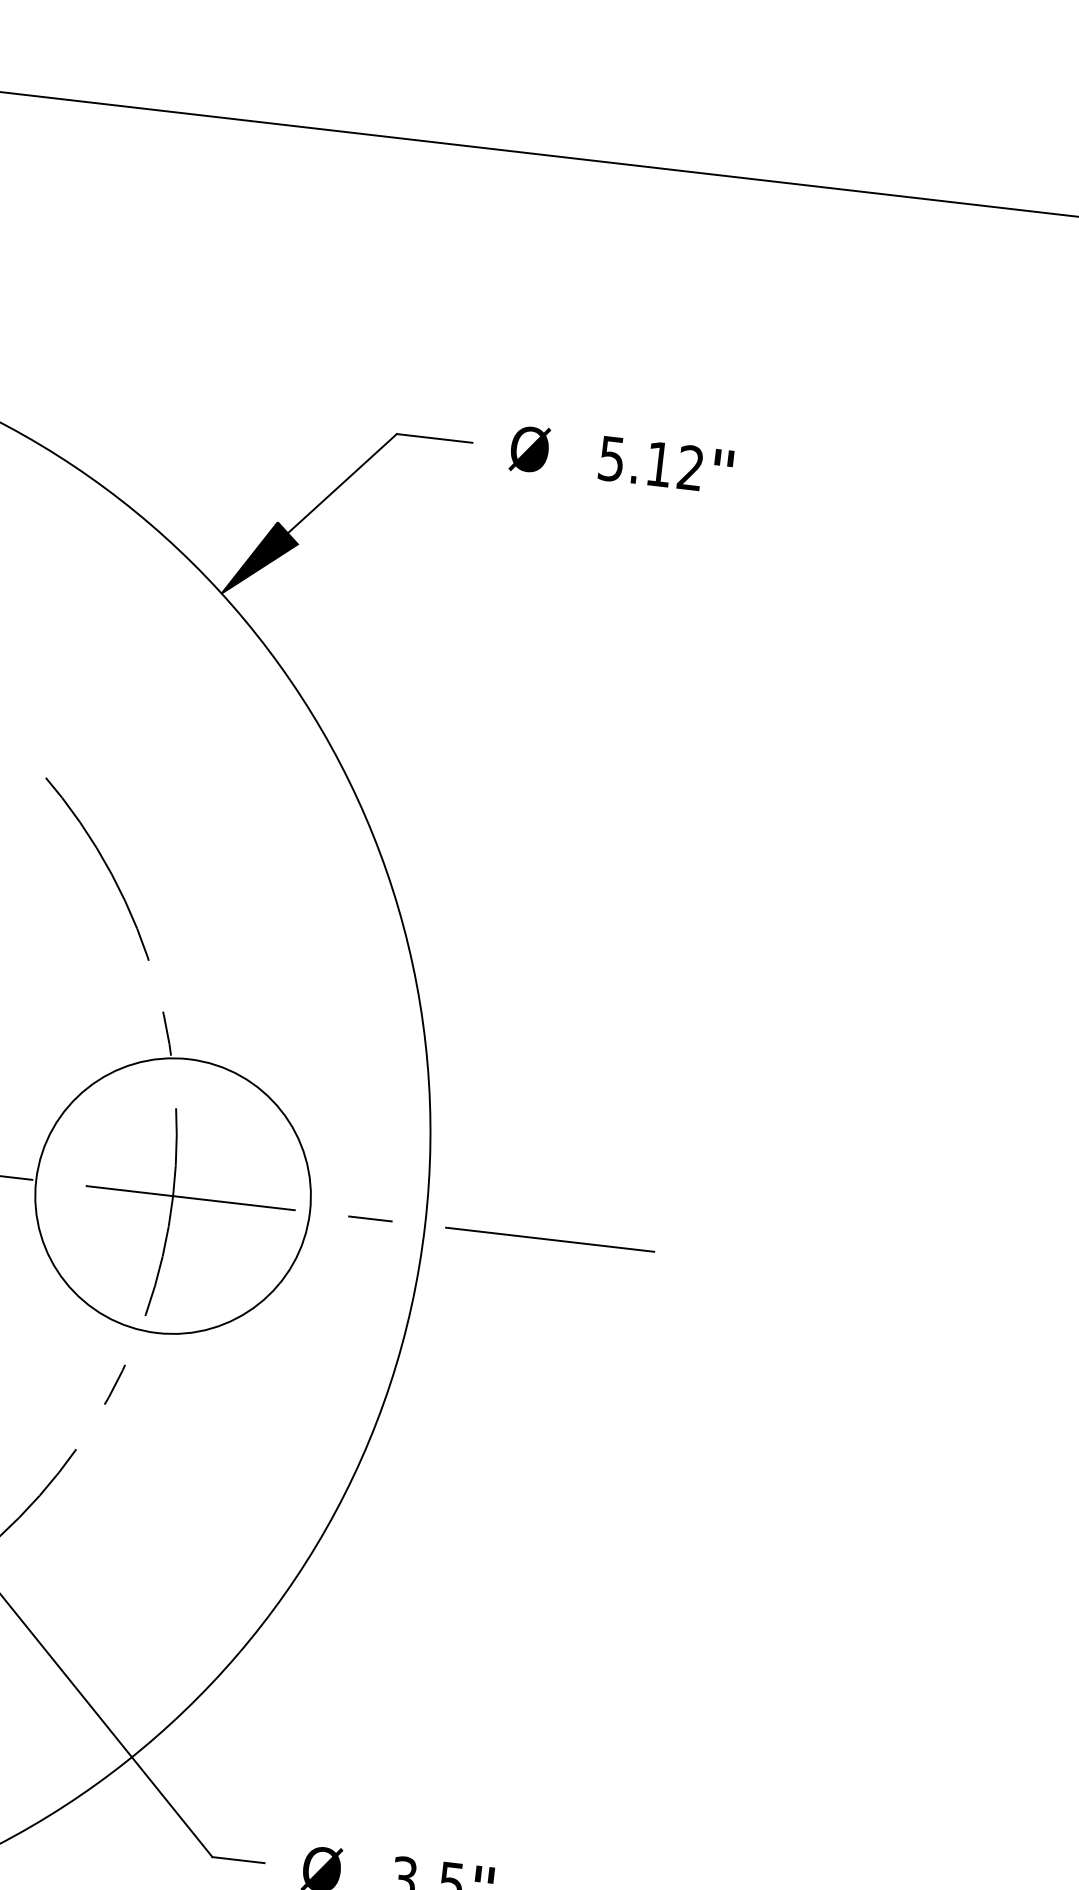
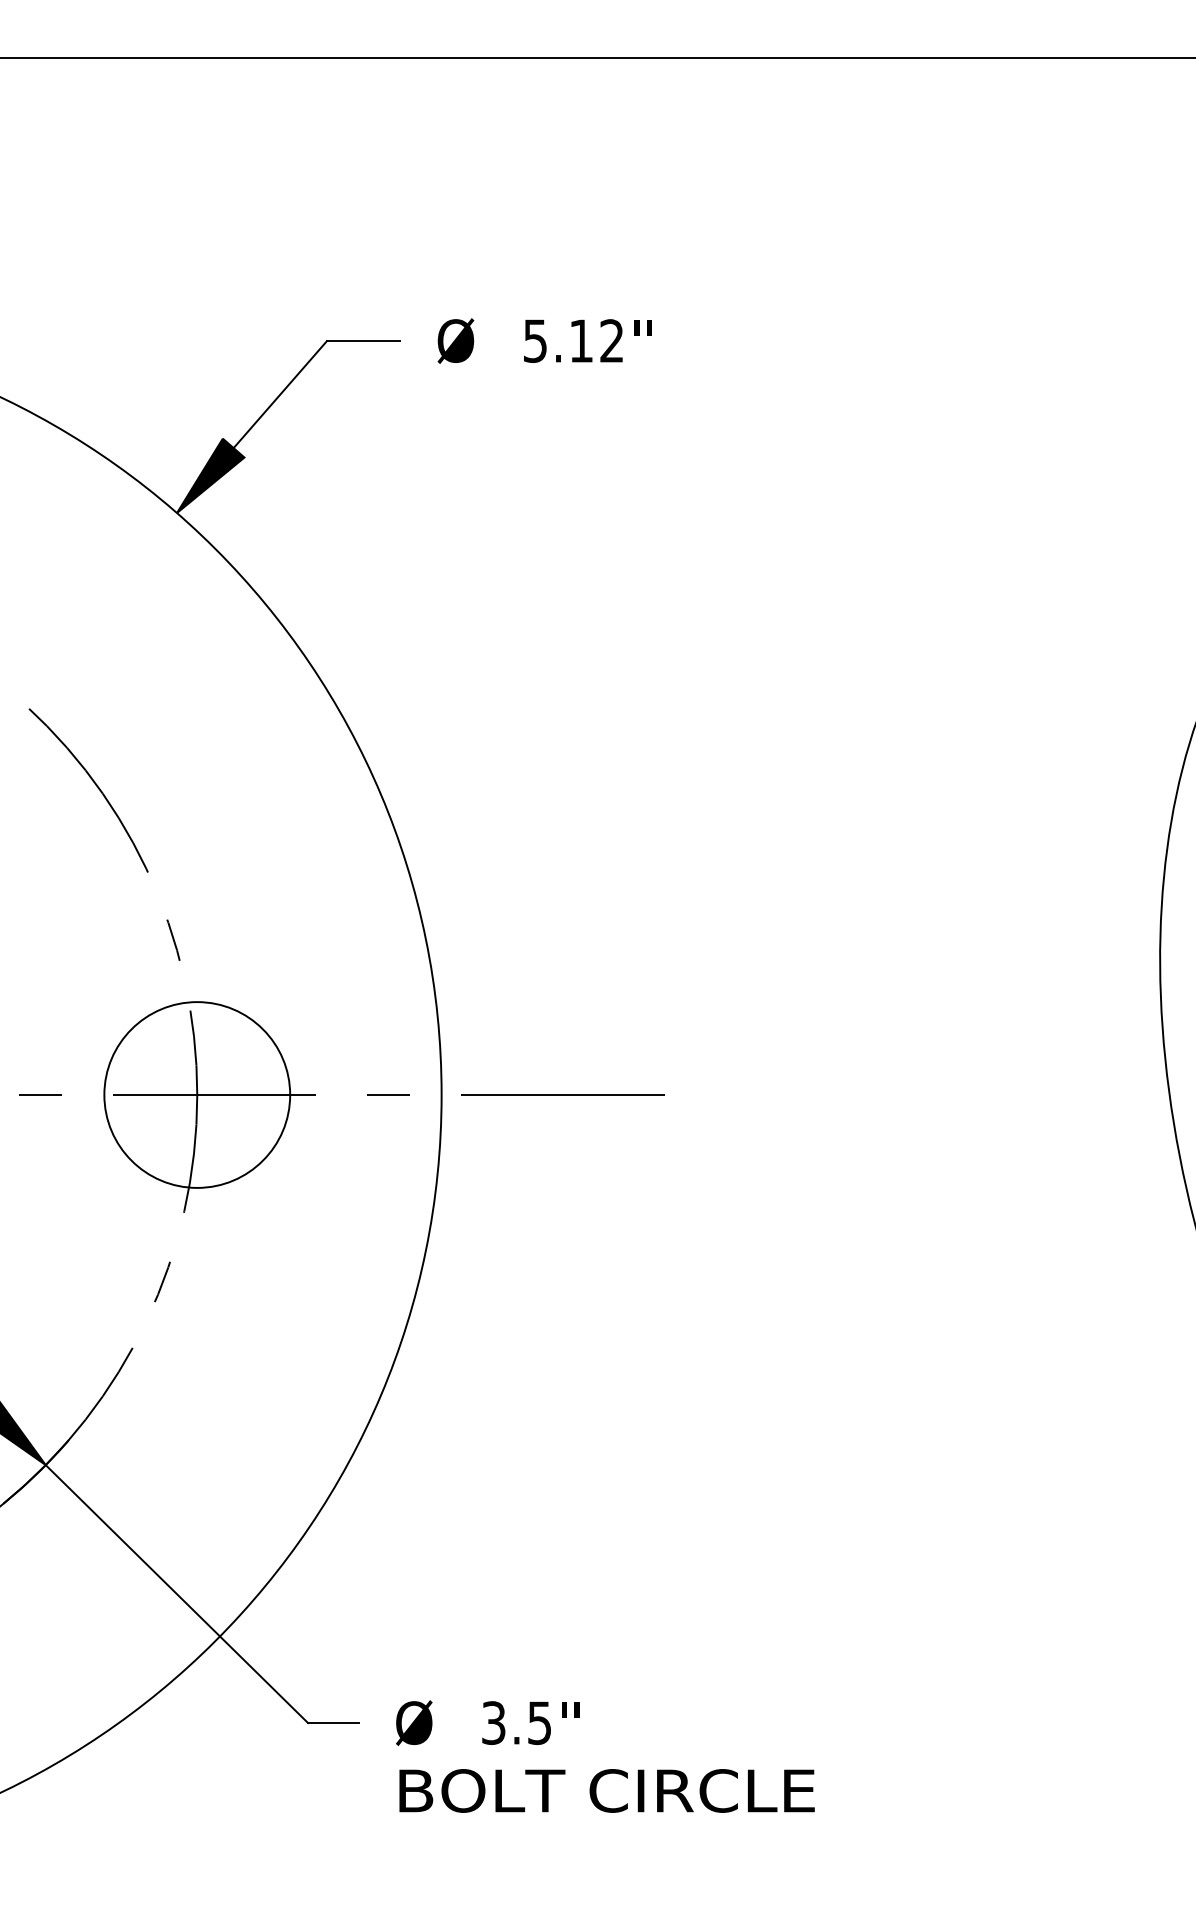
circle: (173, 1195) -> (197, 1094), size x0.7

